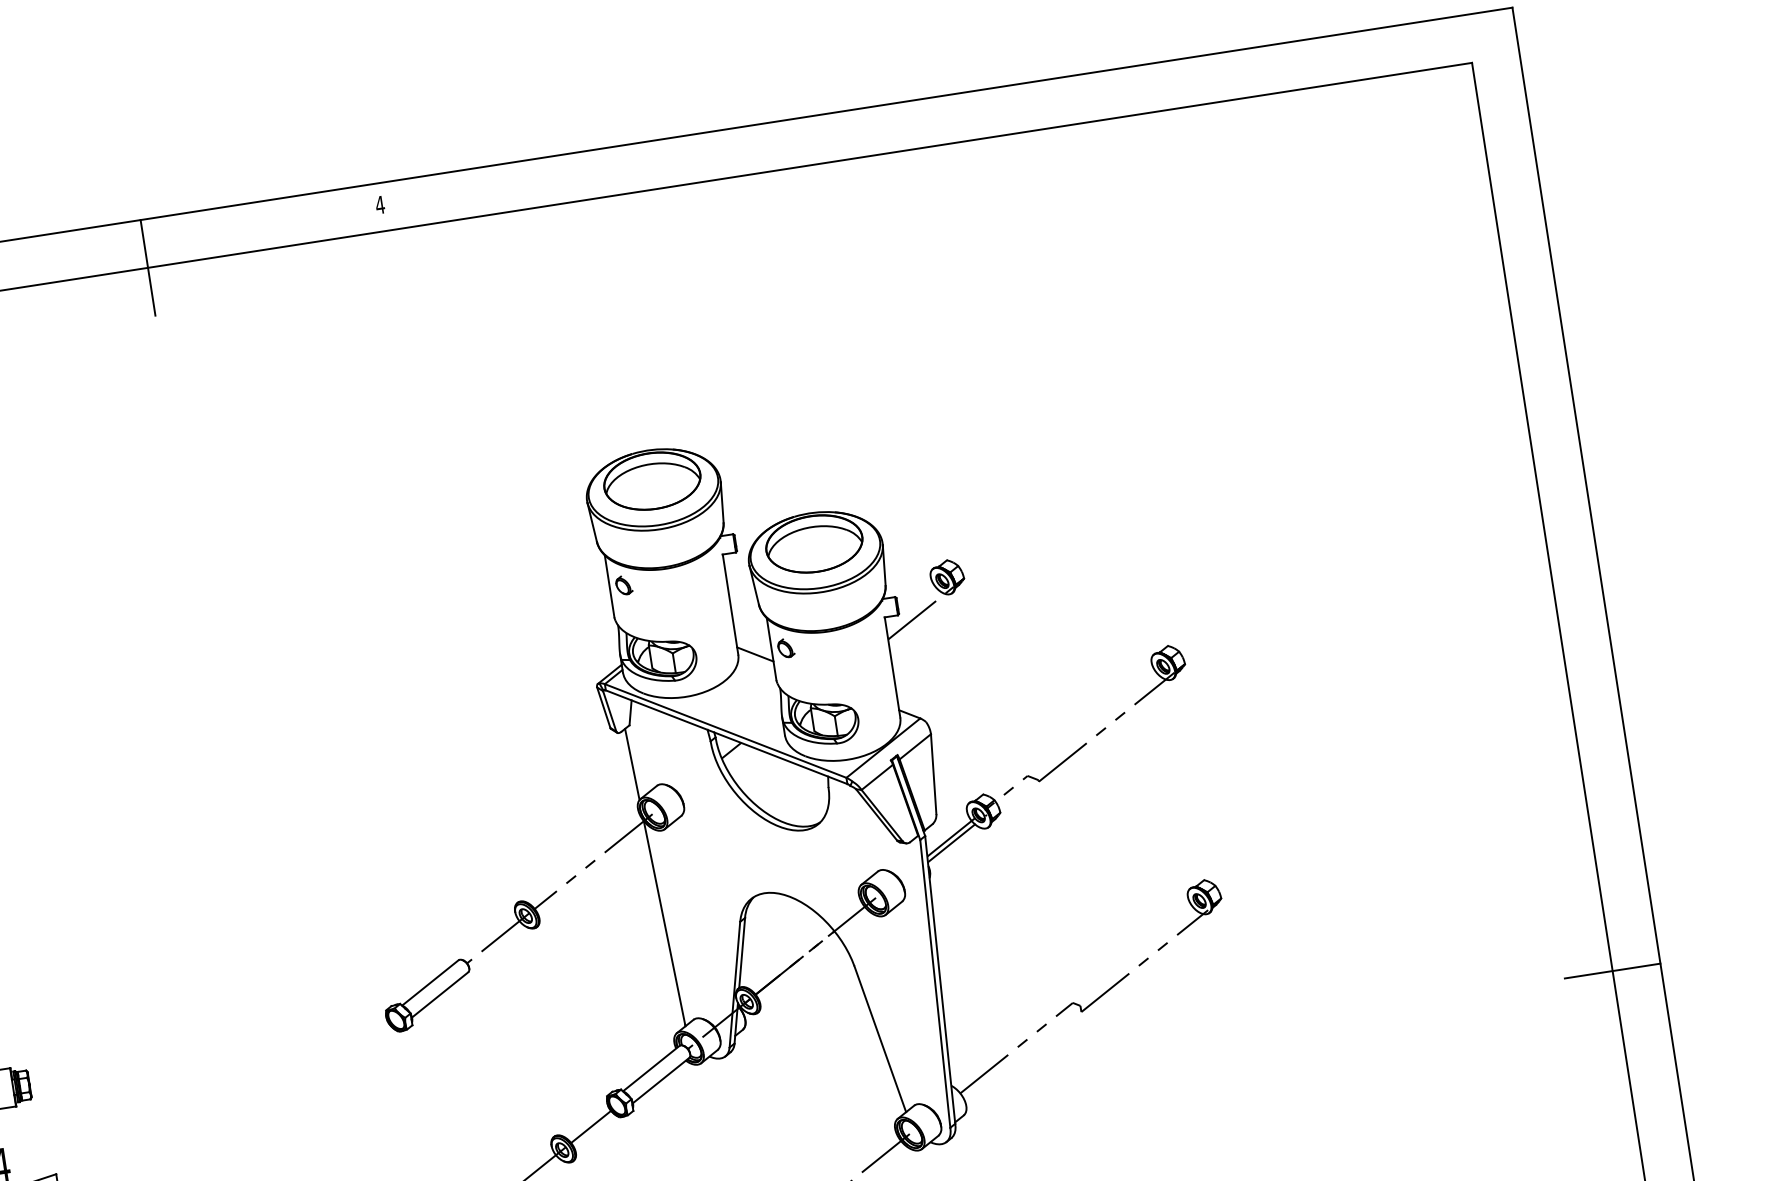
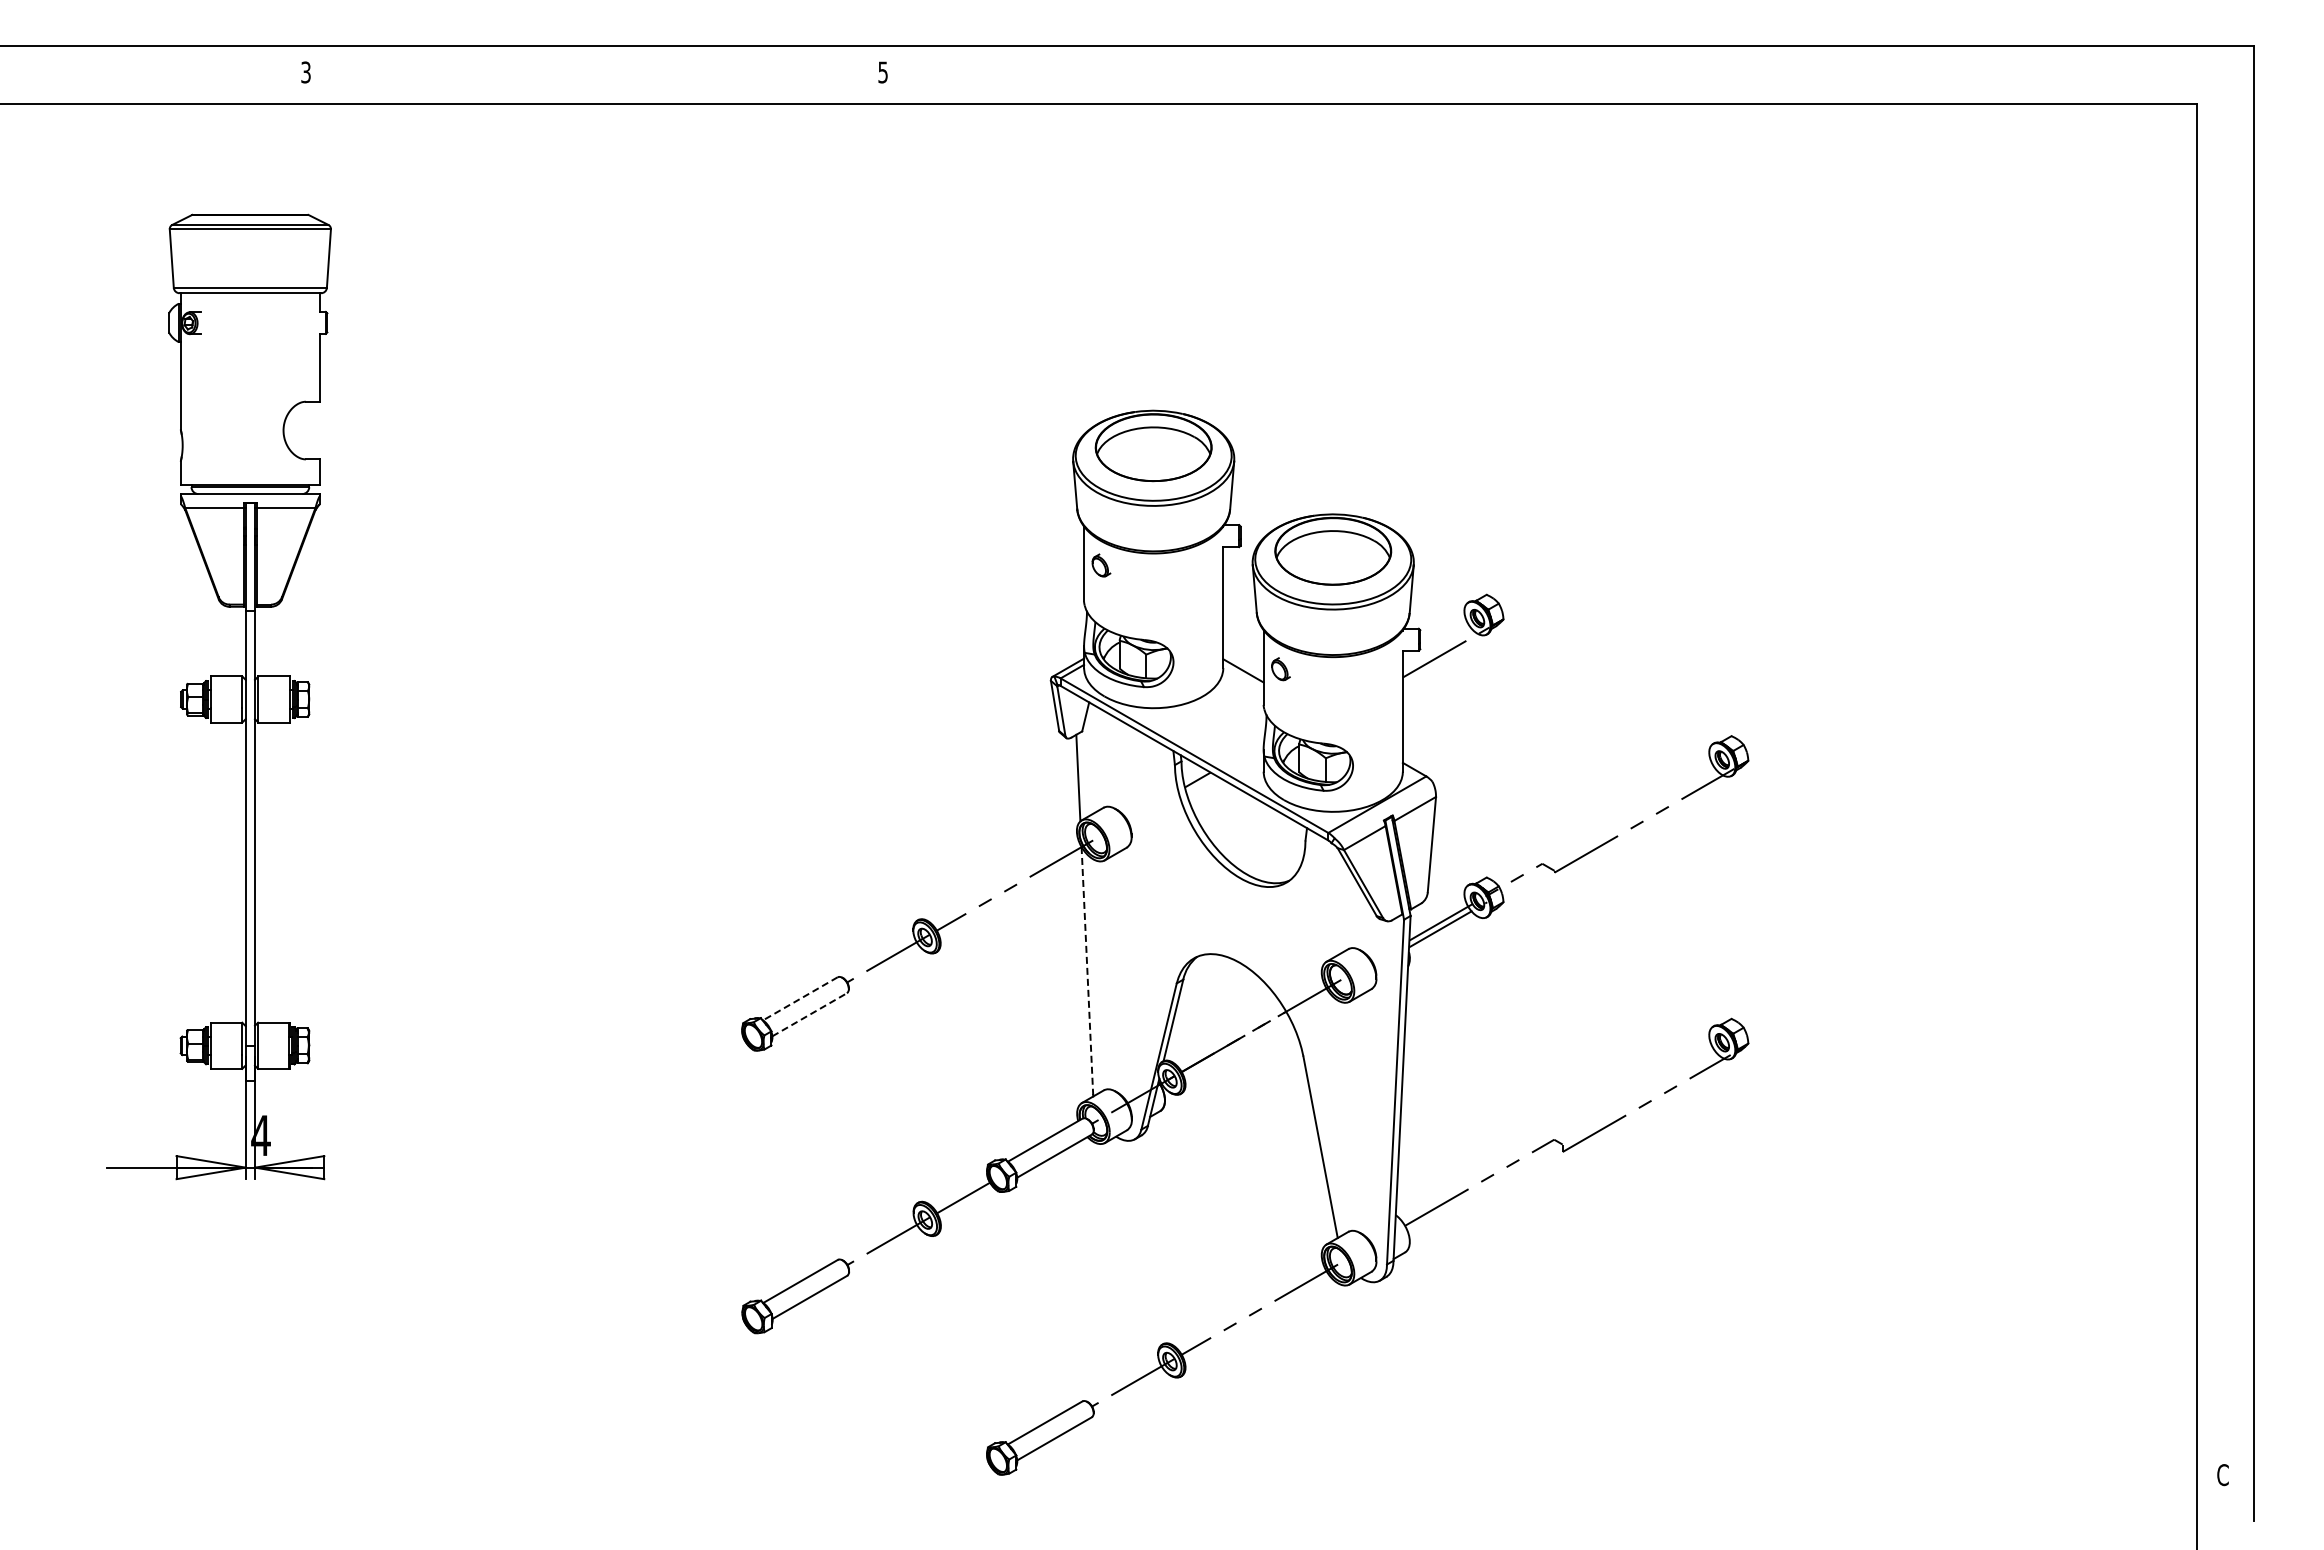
text: (379, 205) -> (882, 72), 4 -> 5
line: (147, 267) -> (597, 103), removed
line: (664, 923) -> (1087, 971), solid -> dashed
line: (1612, 970) -> (2196, 1200), removed
line: (429, 983) -> (799, 999), solid -> dashed
line: (440, 994) -> (810, 1014), solid -> dashed

